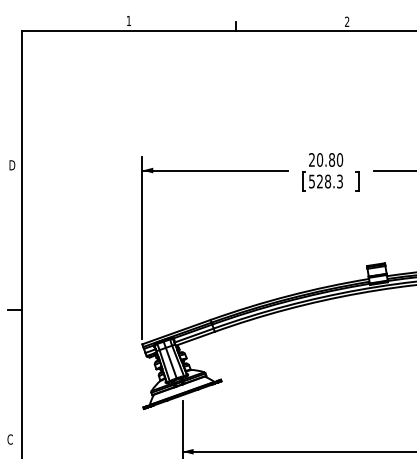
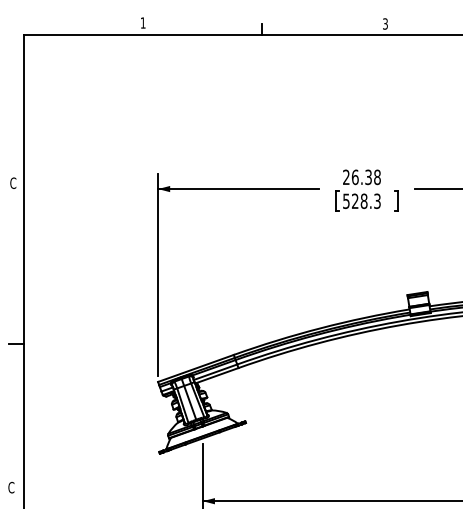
text: (347, 22) -> (385, 24), 2 -> 3
text: (330, 159) -> (366, 176), 20.80 -> 26.38
text: (12, 165) -> (13, 183), D -> C

